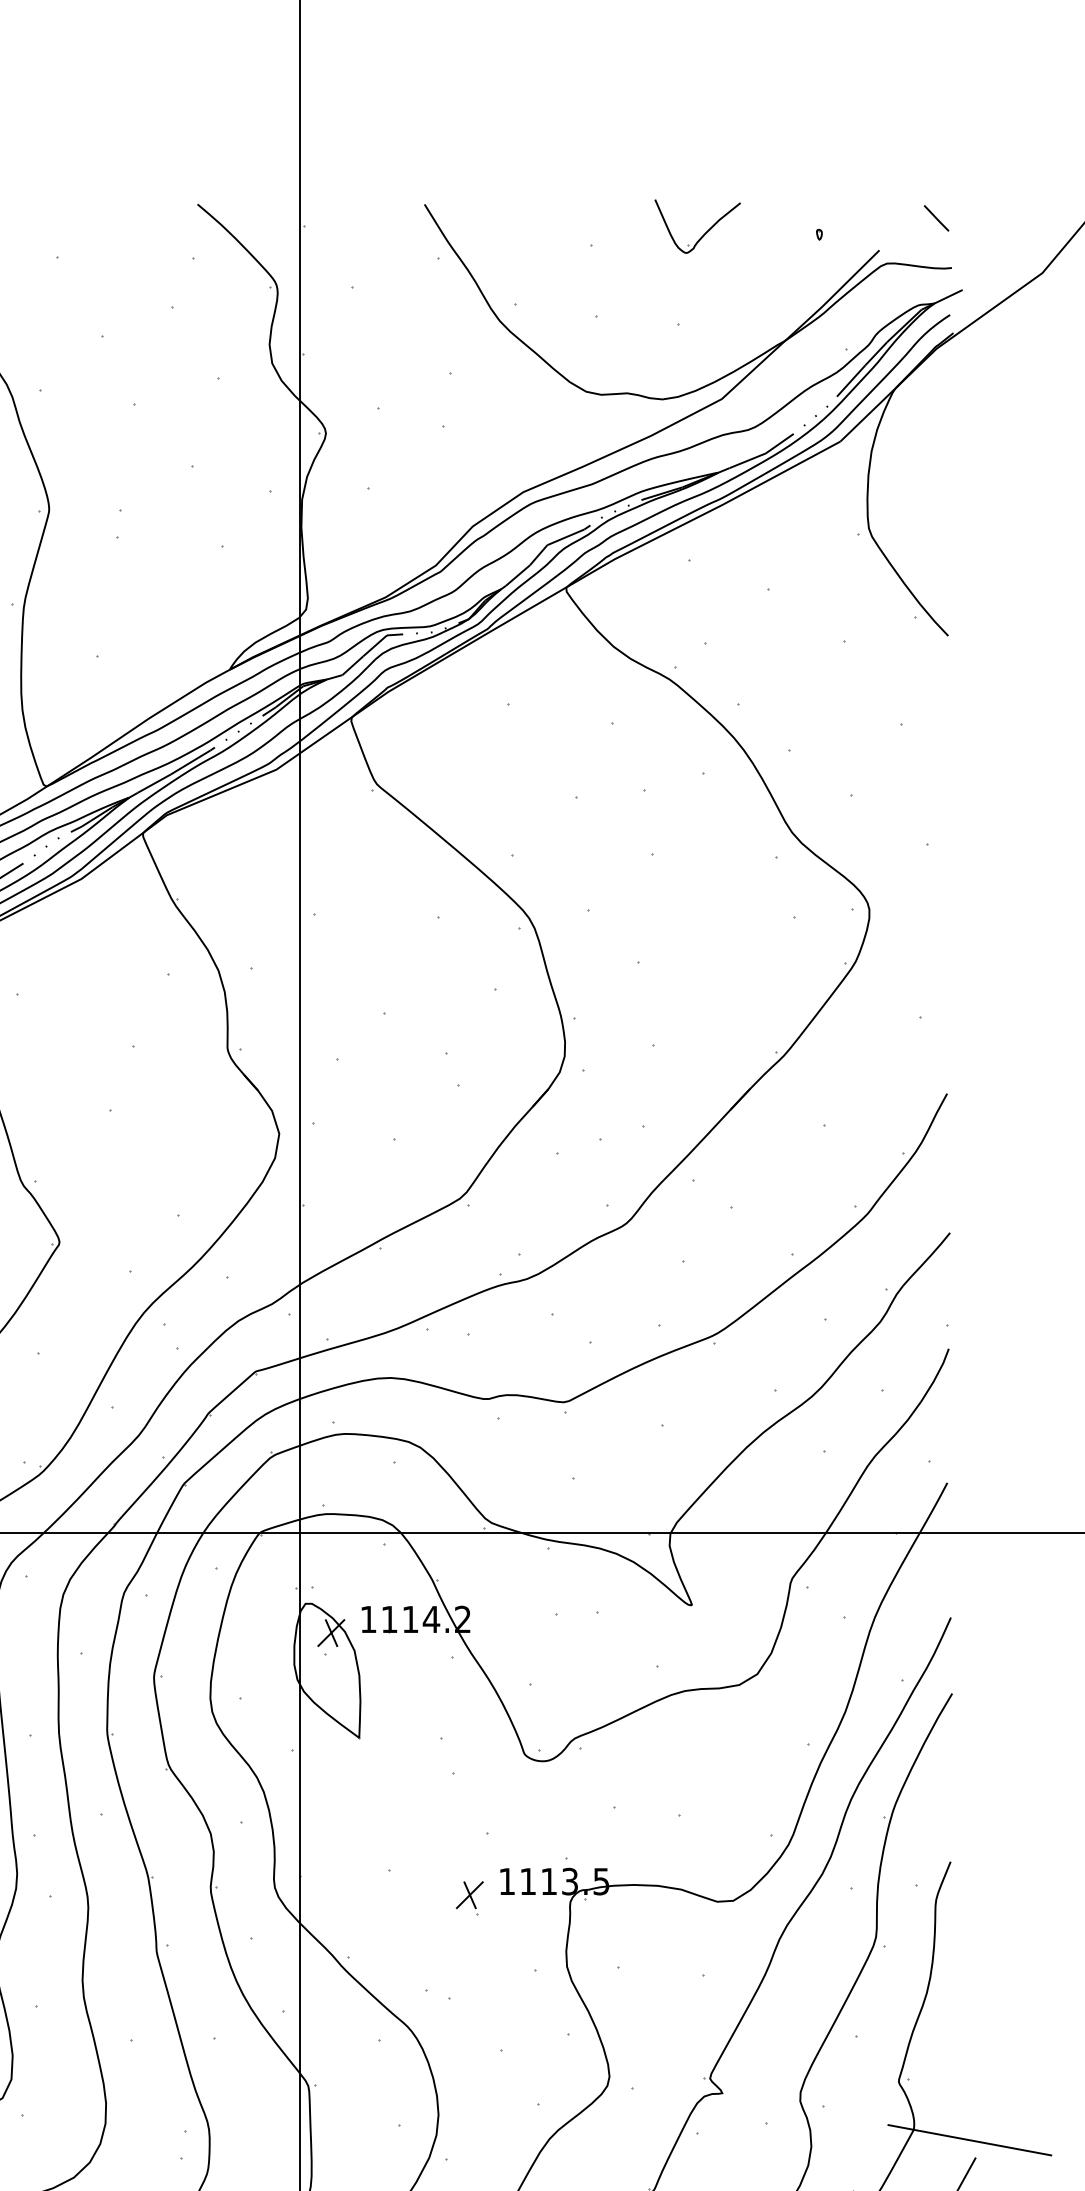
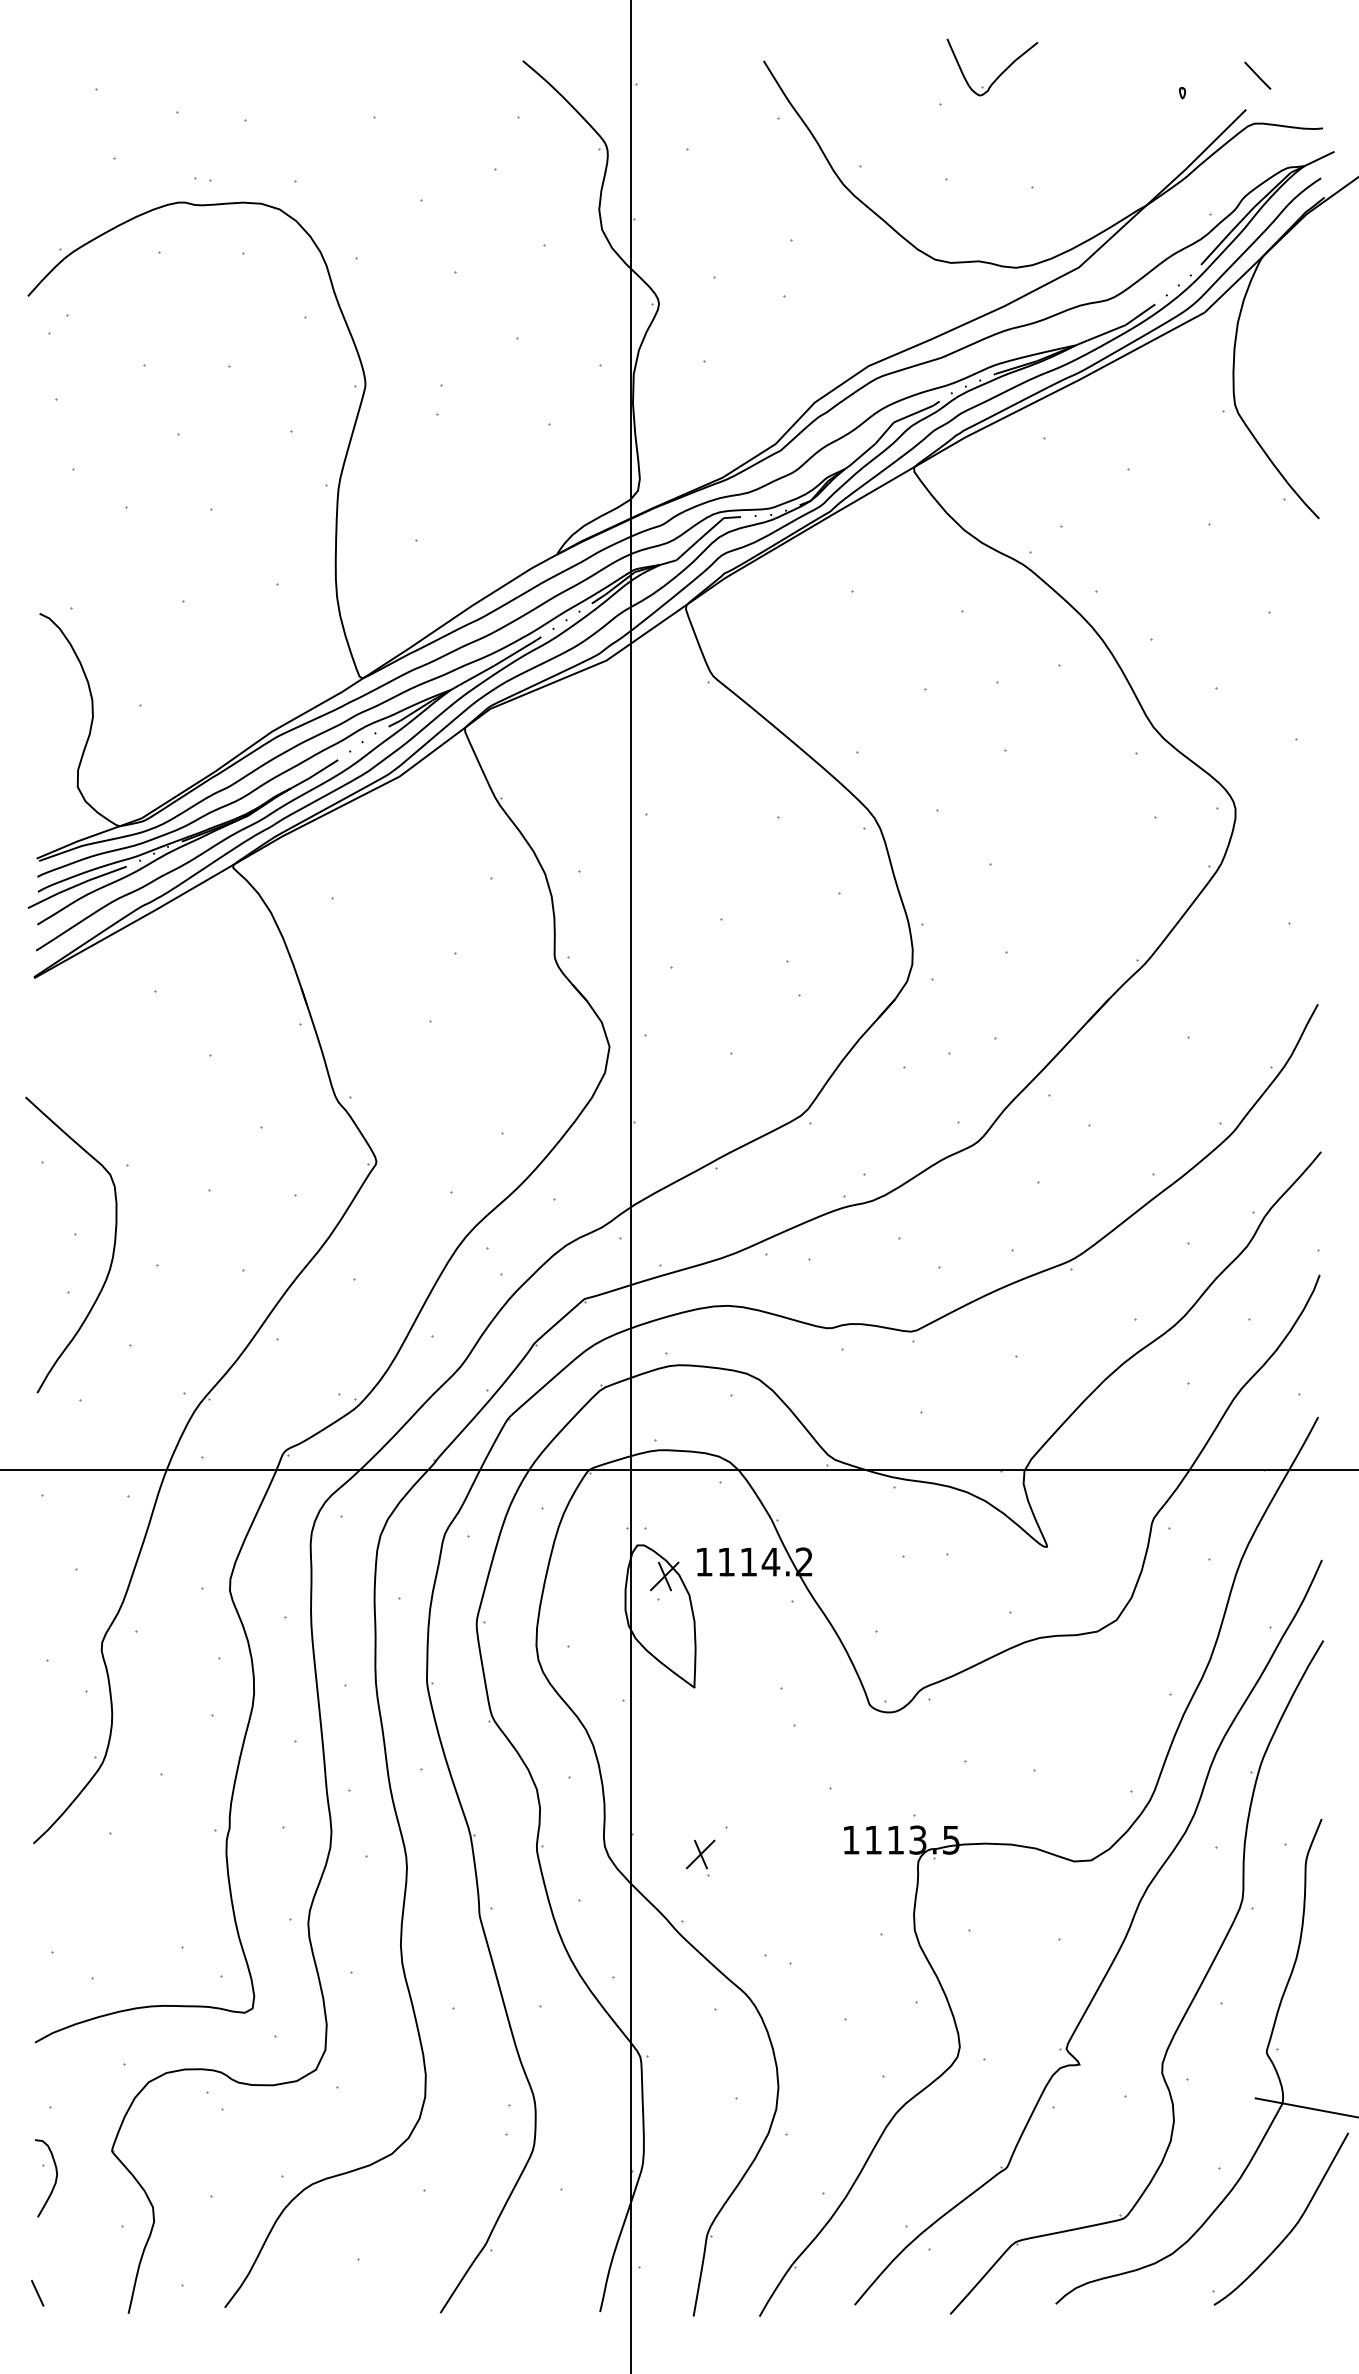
line: (936, 218) -> (1257, 75), moved
part: (704, 233) -> (999, 74), moved
part: (469, 1898) -> (700, 1857), moved

